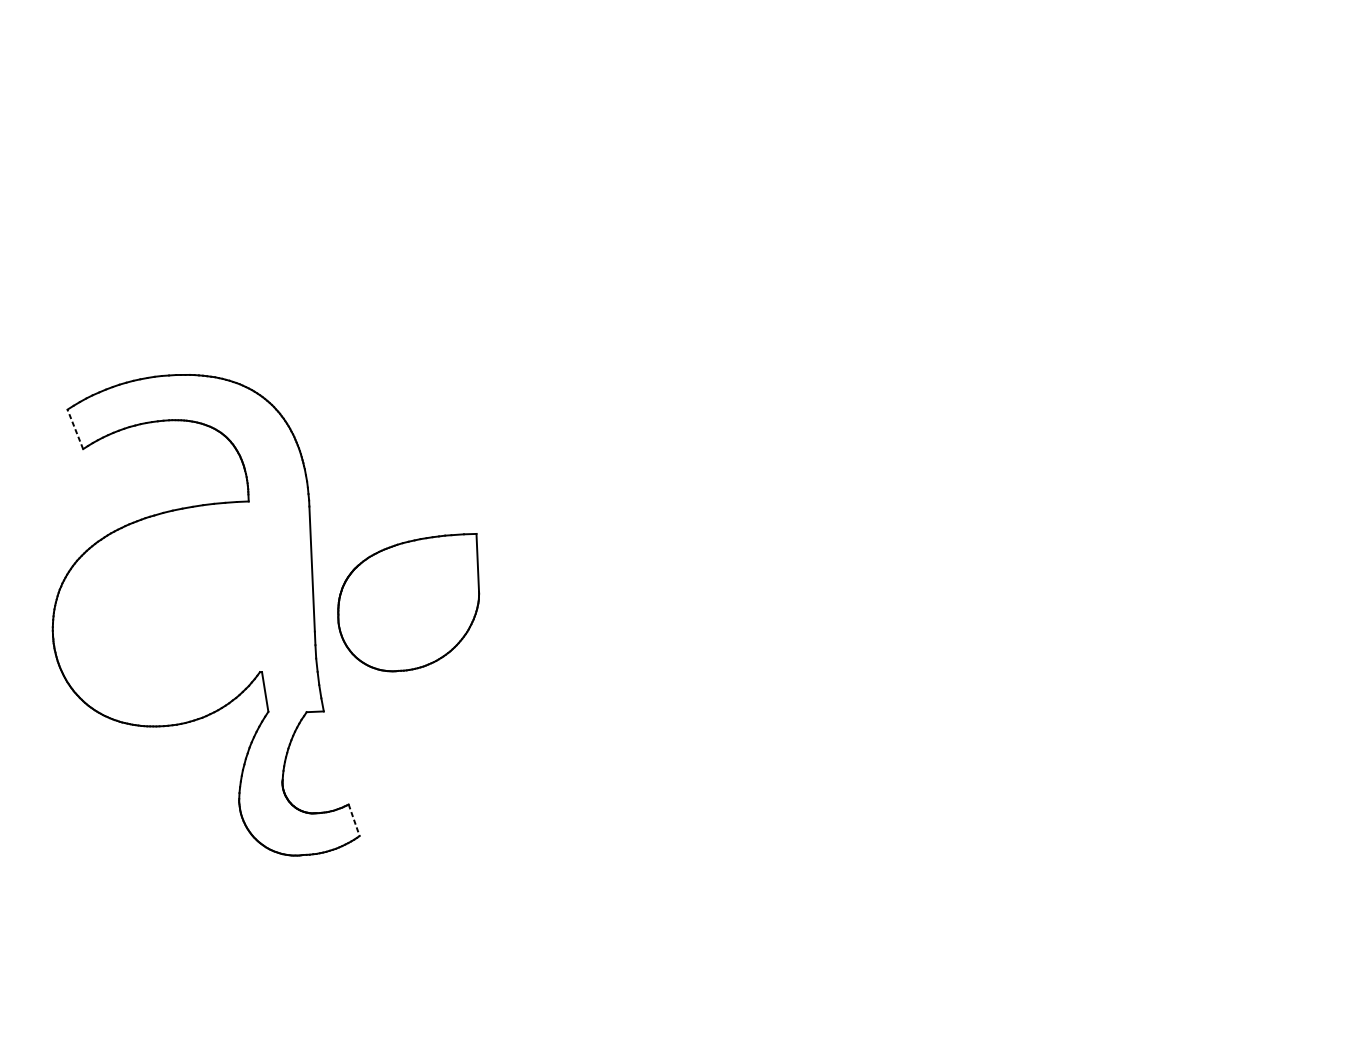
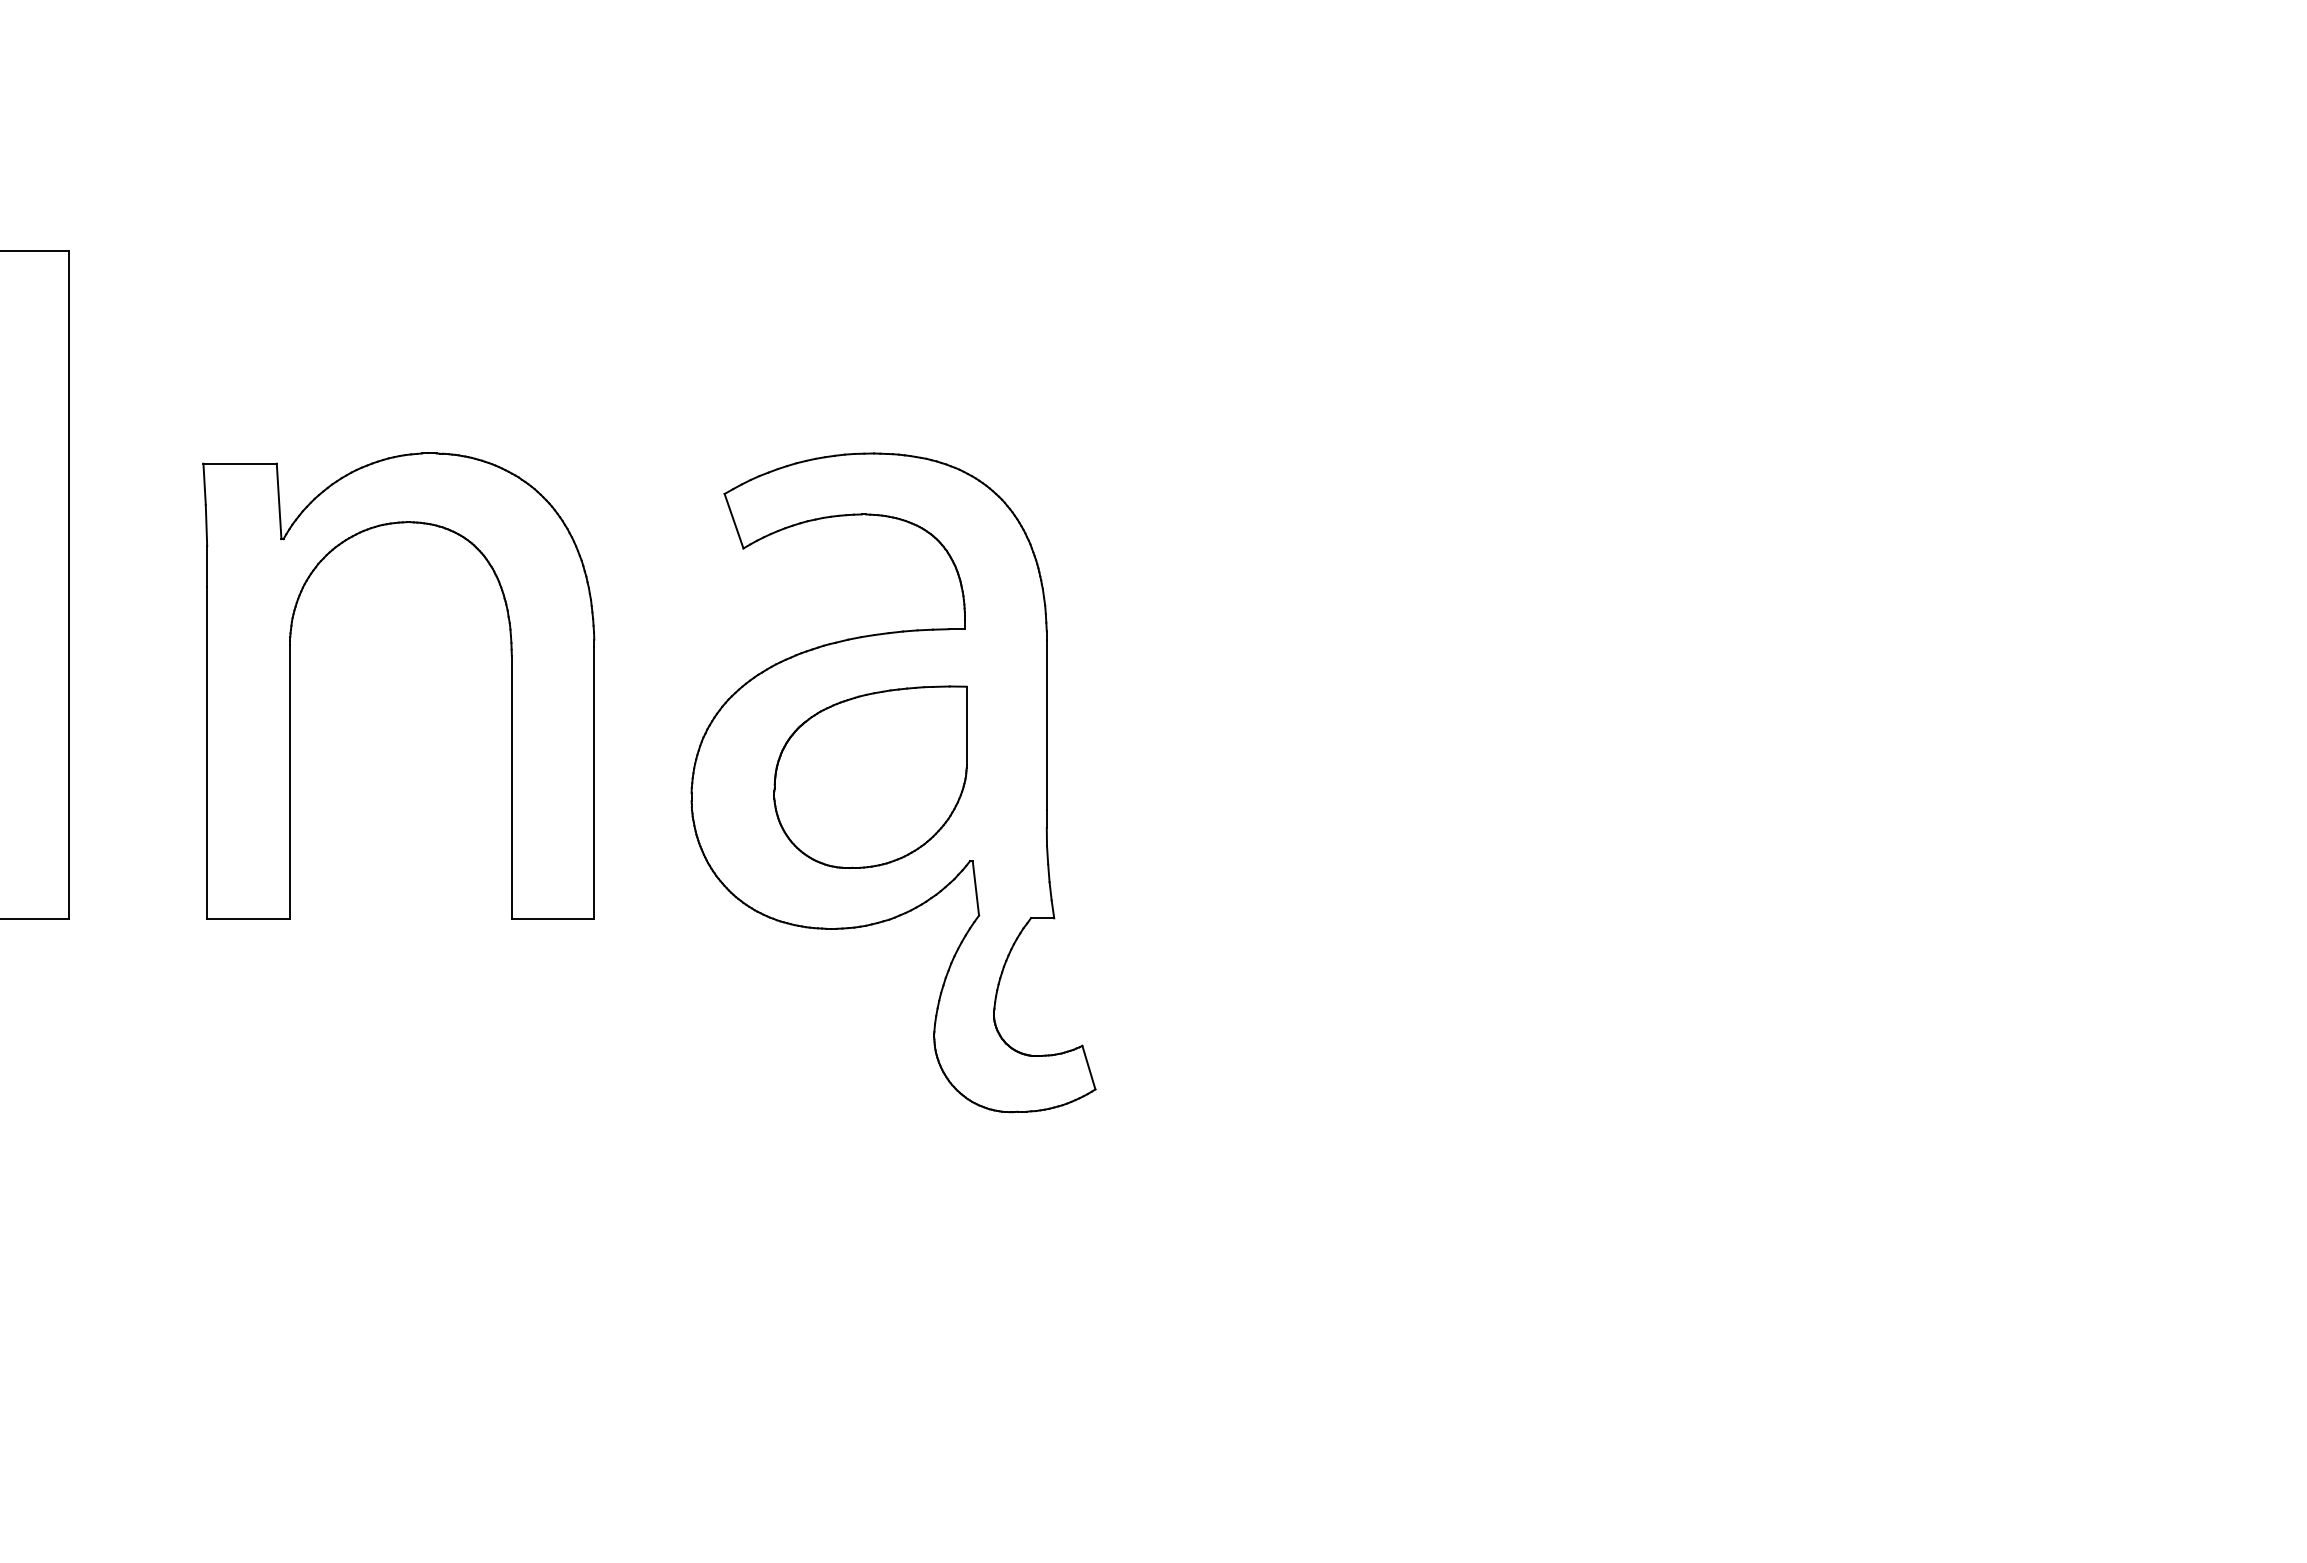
line: (75, 429) -> (734, 521), dashed -> solid
part: (408, 603) -> (870, 776), moved
line: (353, 820) -> (1088, 1067), dashed -> solid

